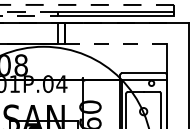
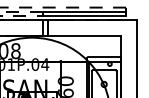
line: (116, 43) -> (84, 35), dashed -> solid

